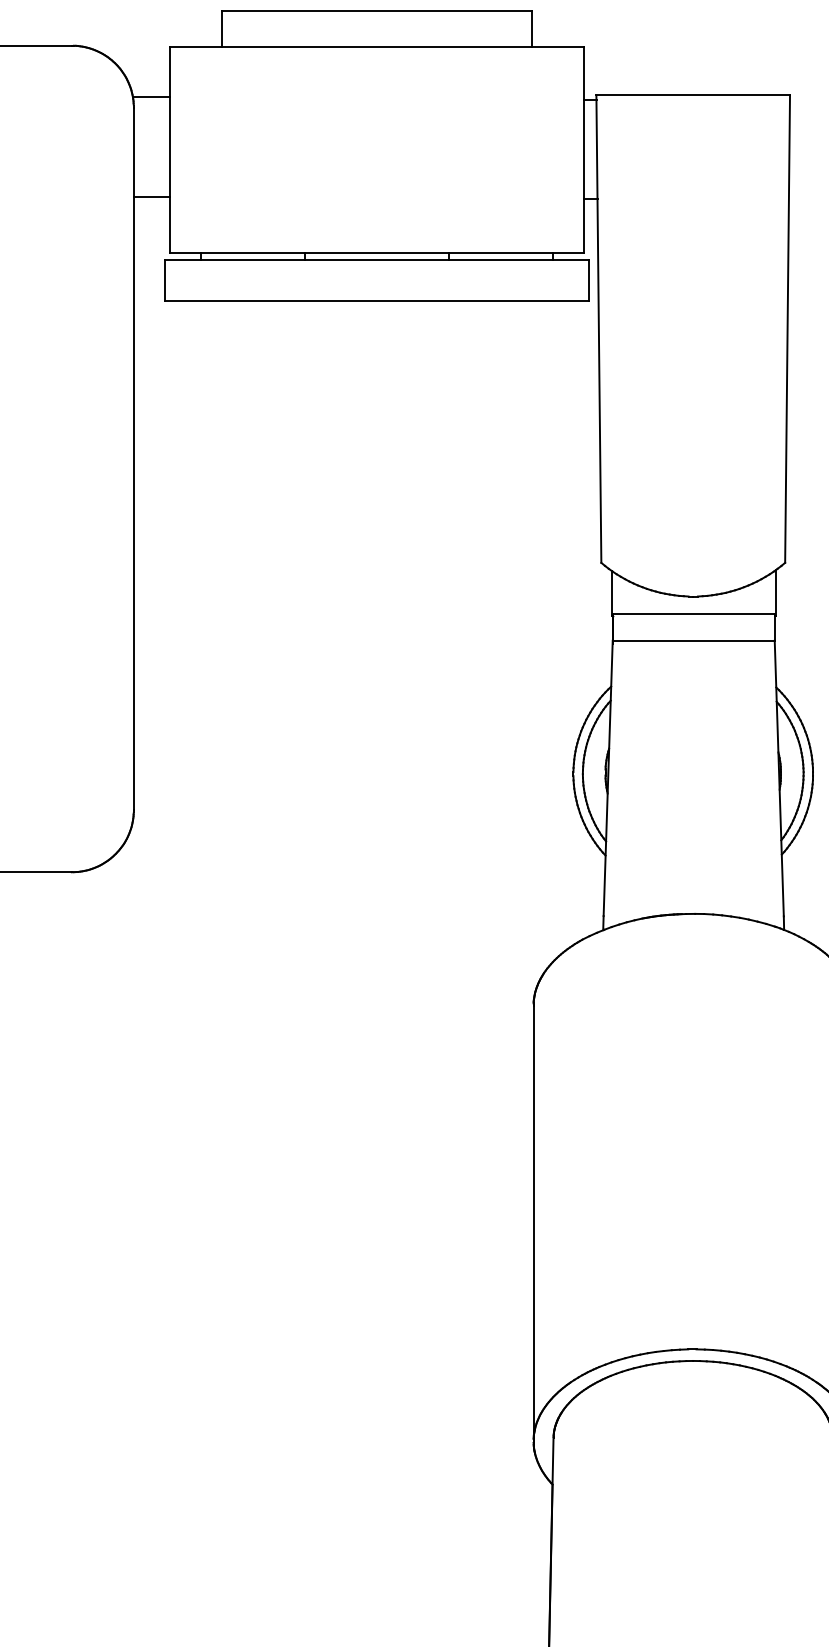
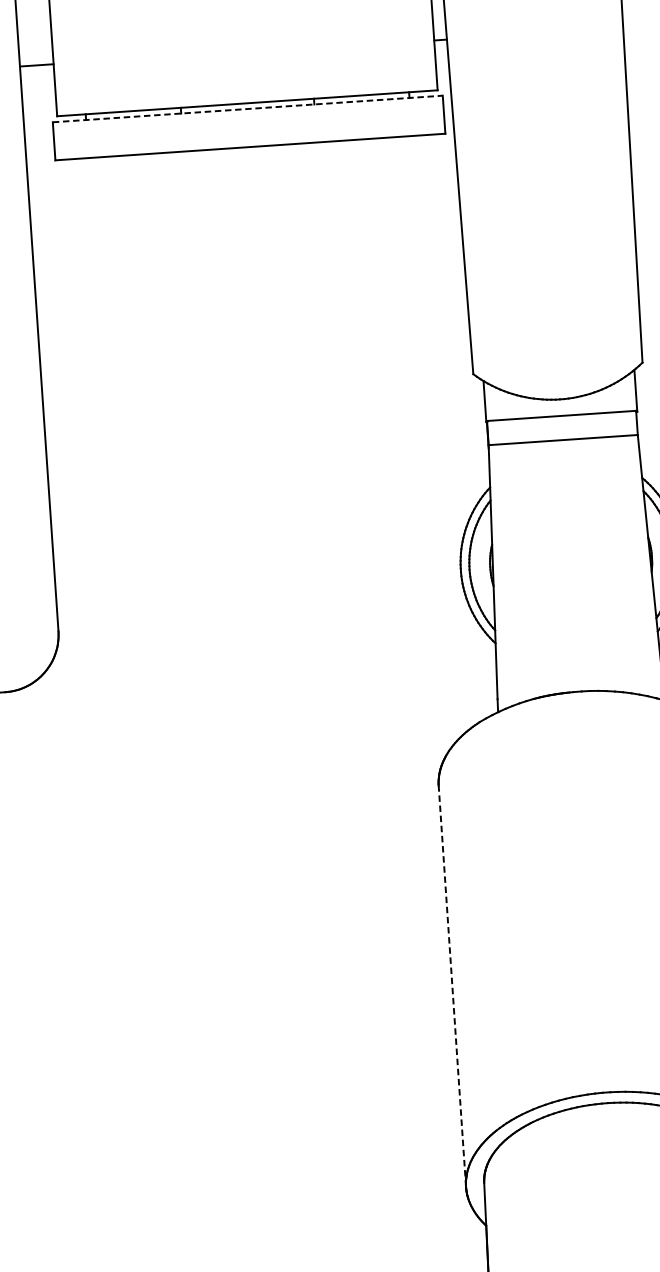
line: (377, 259) -> (248, 108), solid -> dashed
line: (533, 1223) -> (452, 986), solid -> dashed

